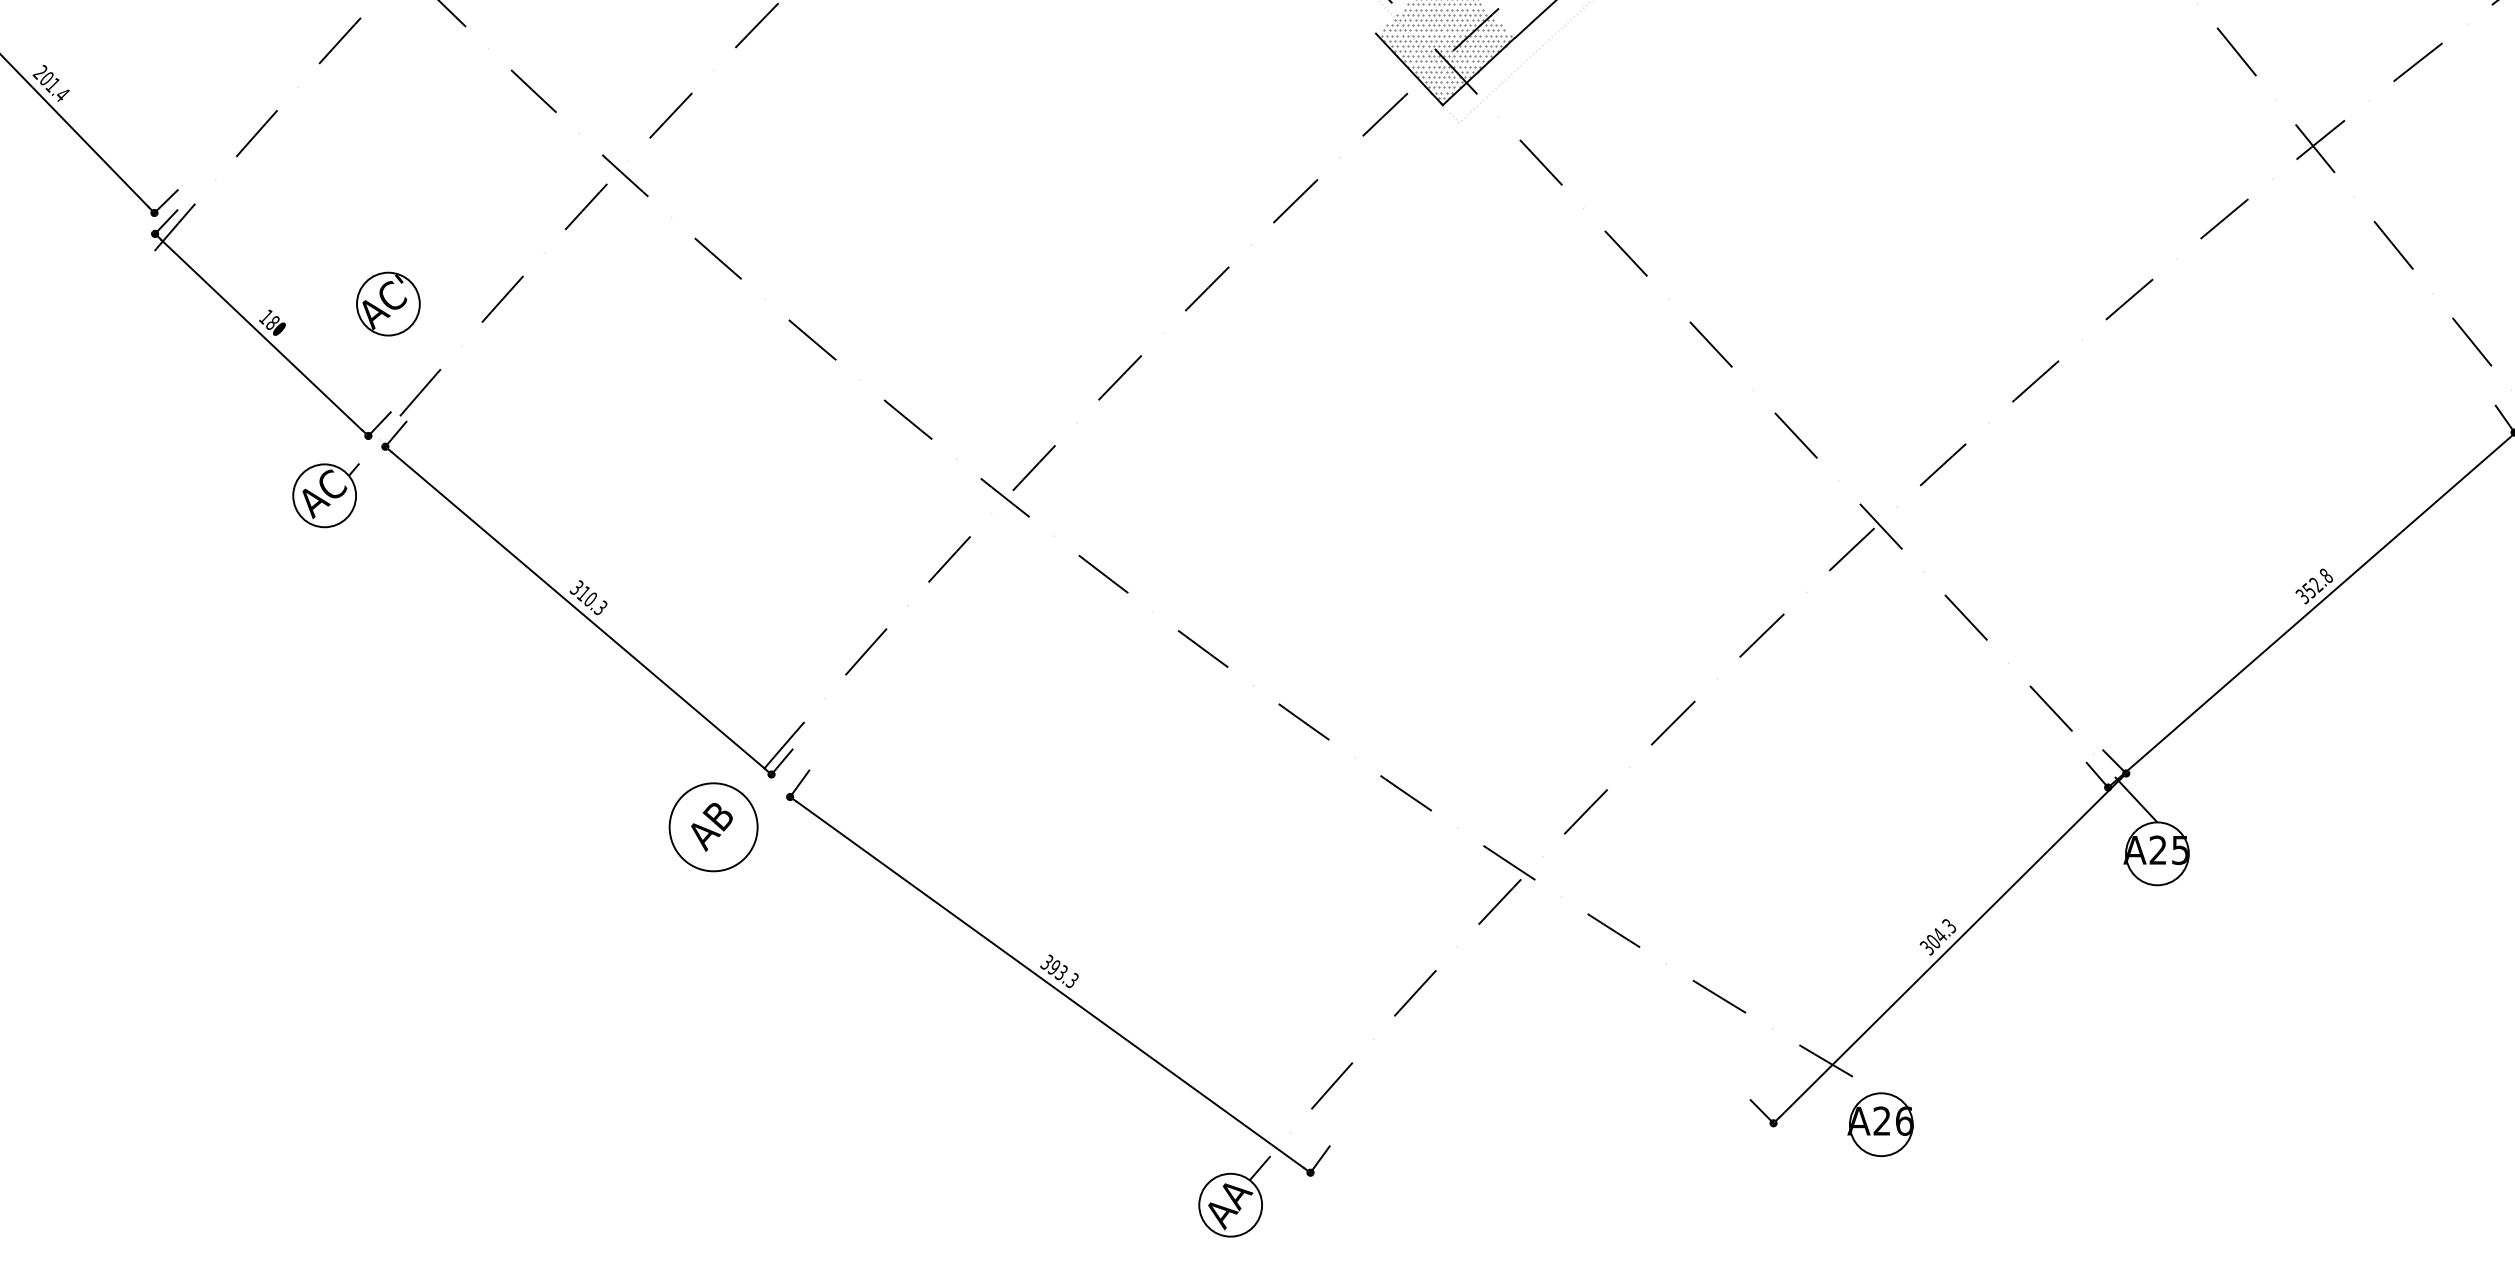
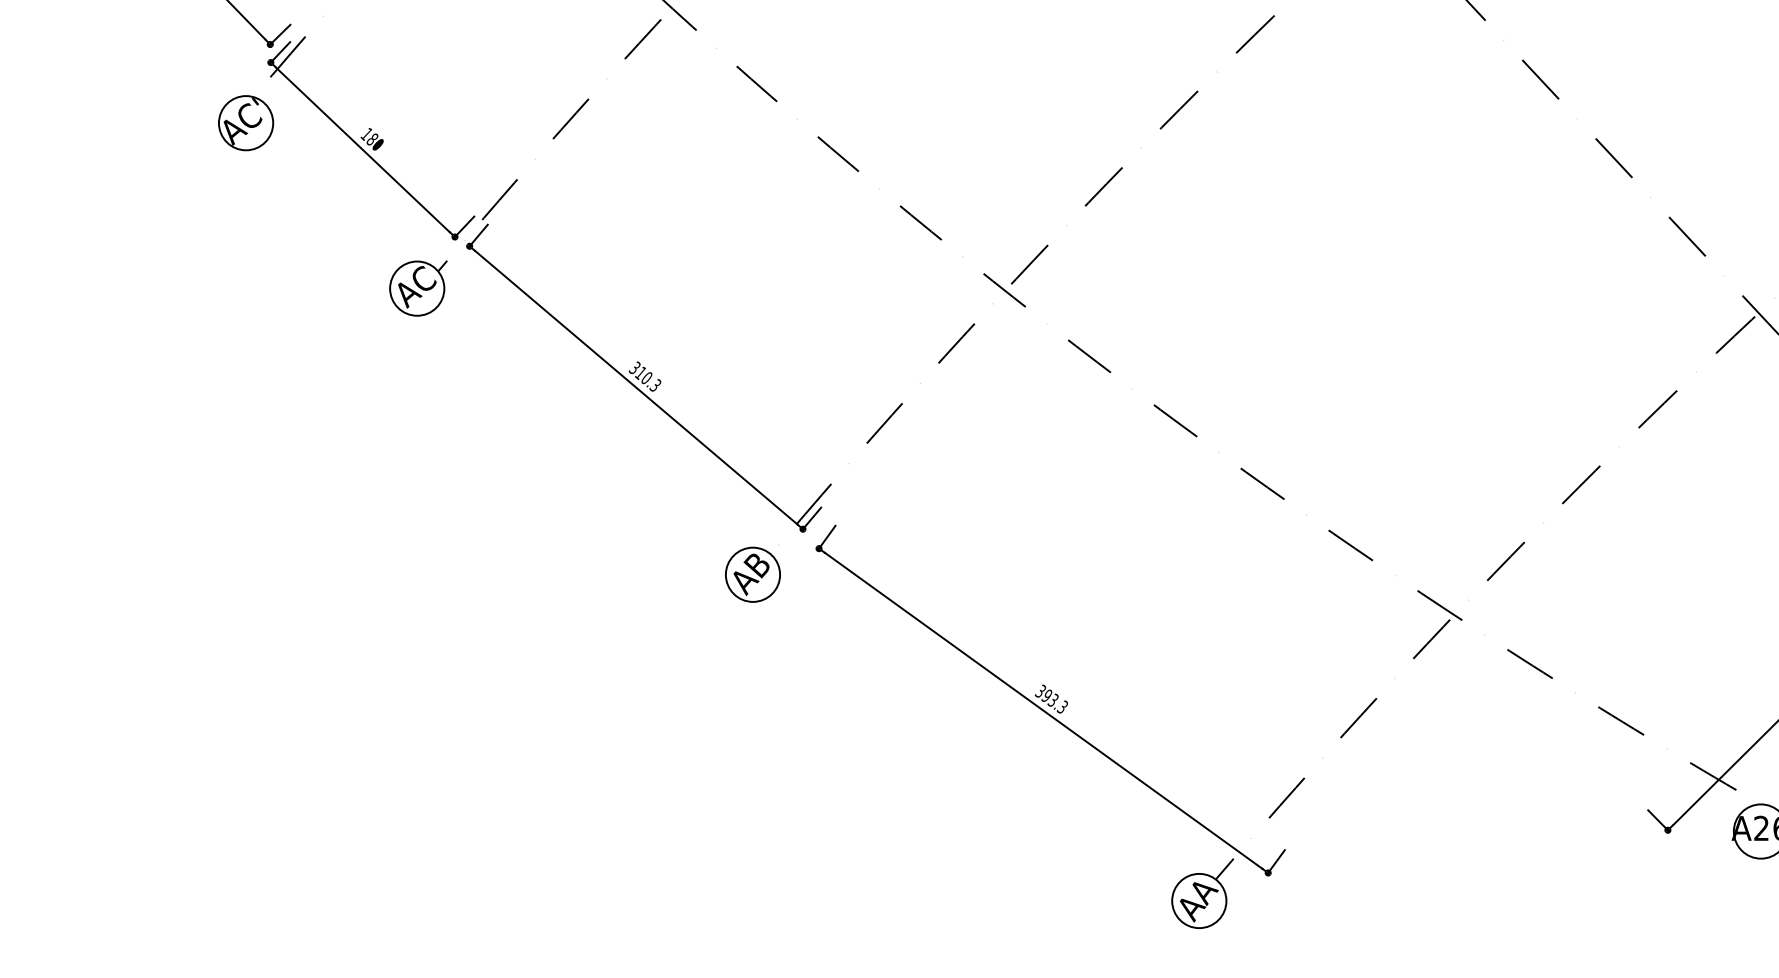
part: (388, 303) -> (246, 122), moved
circle: (713, 826) -> (752, 574), size x0.71

